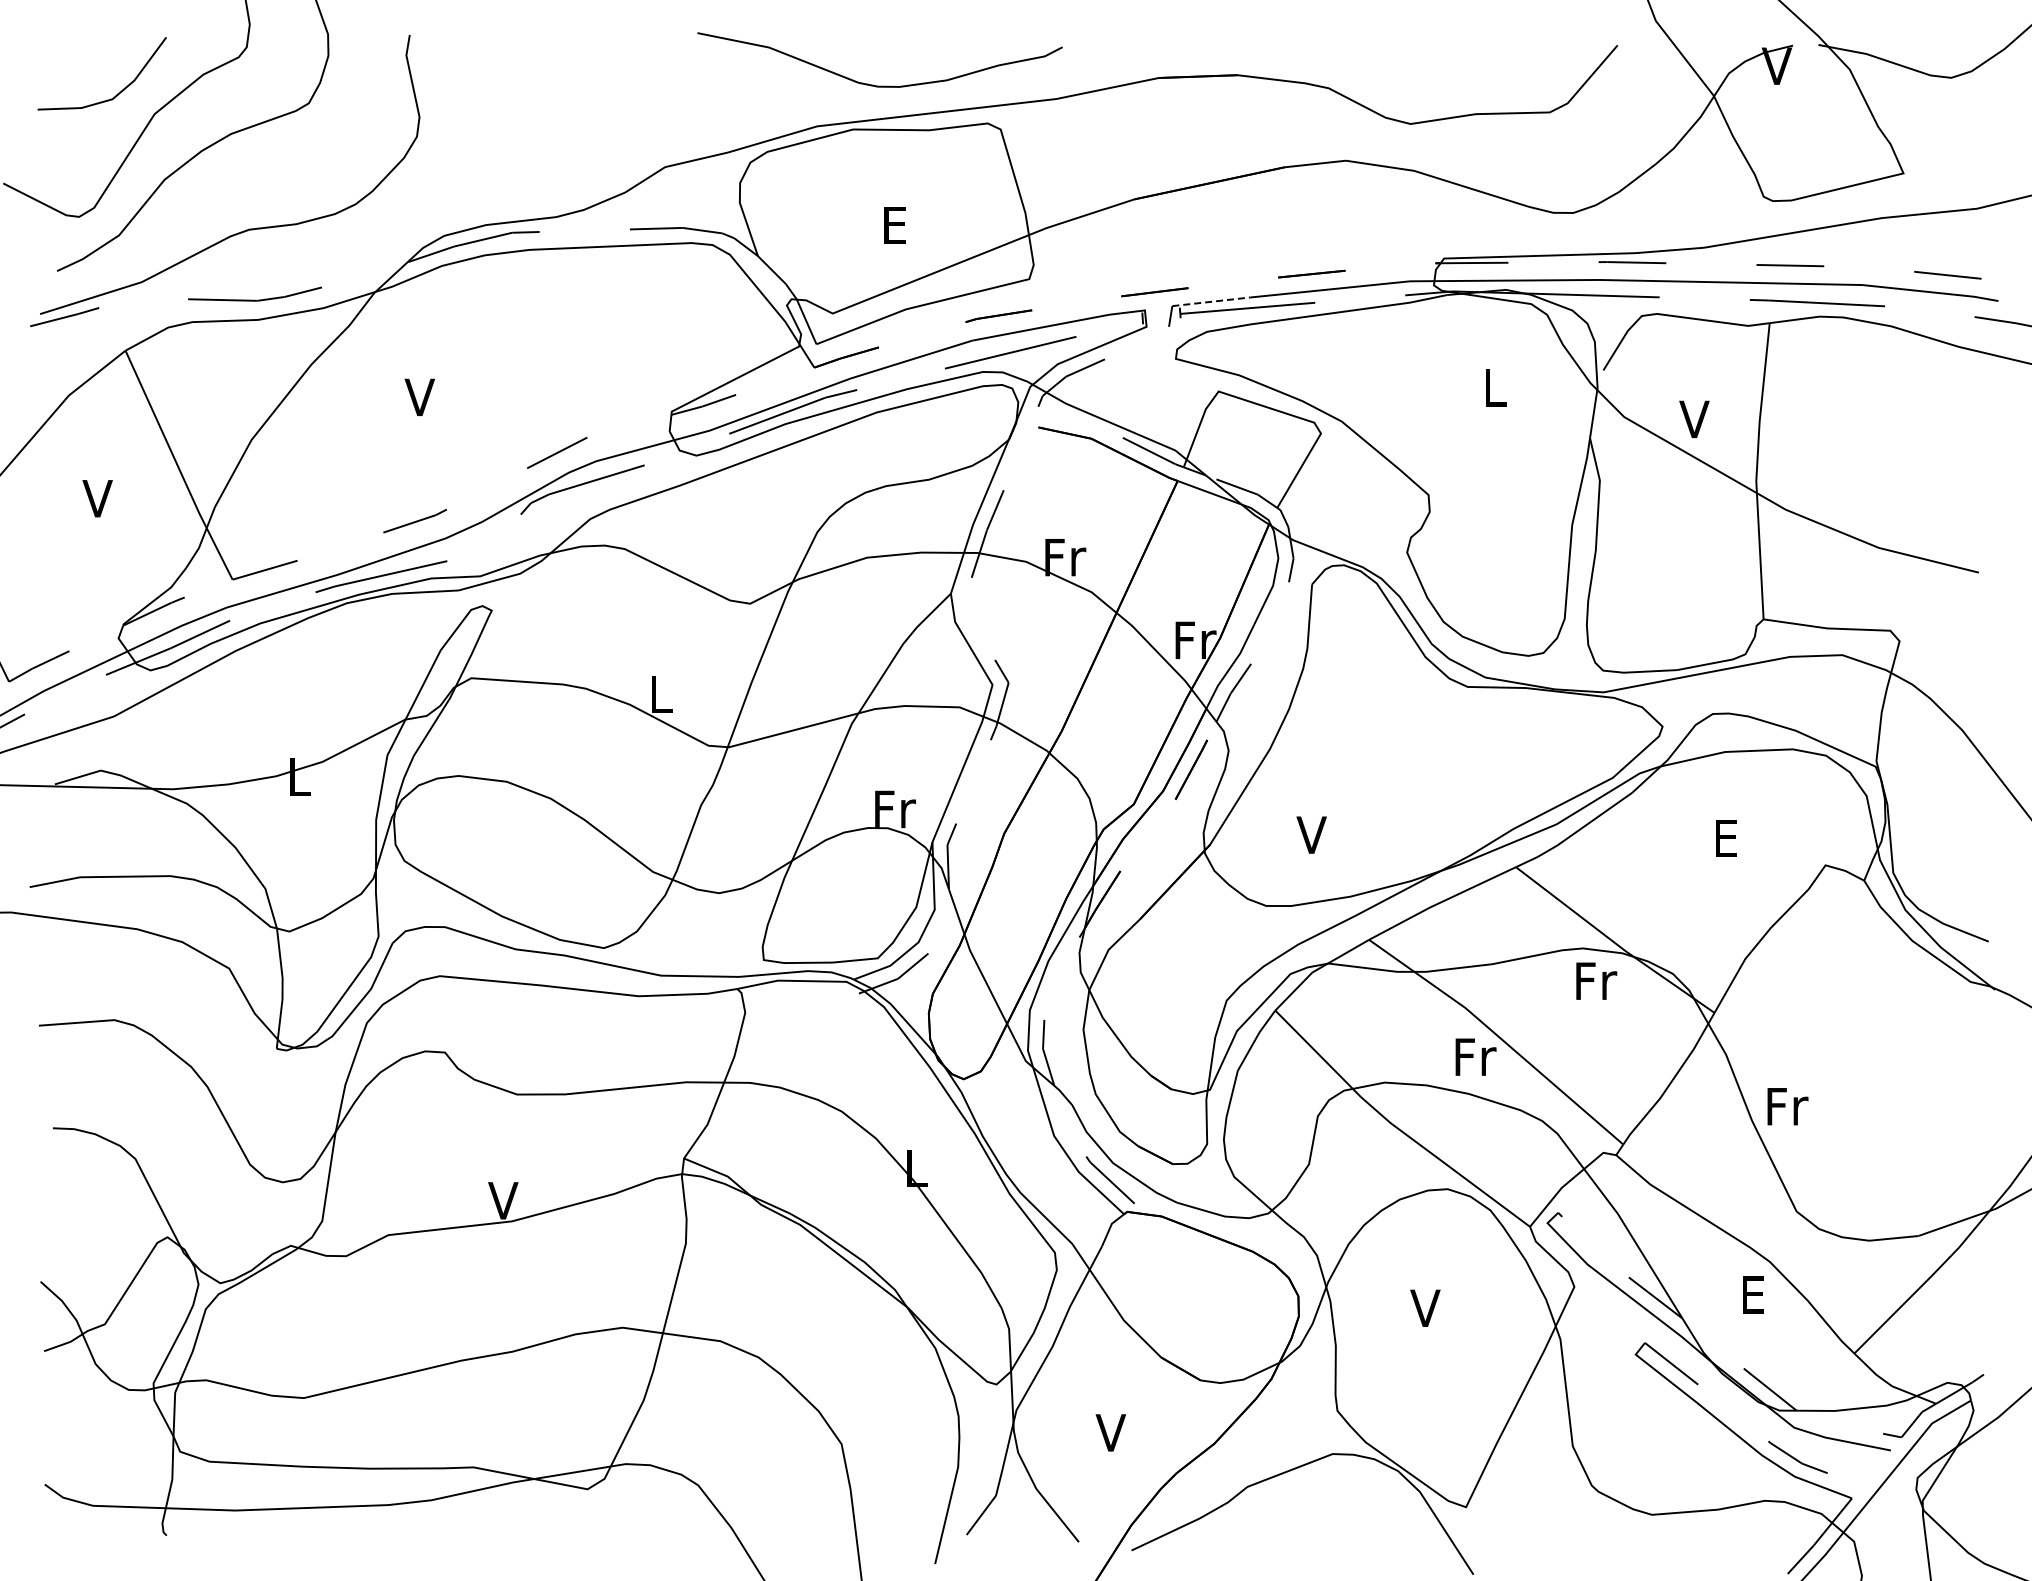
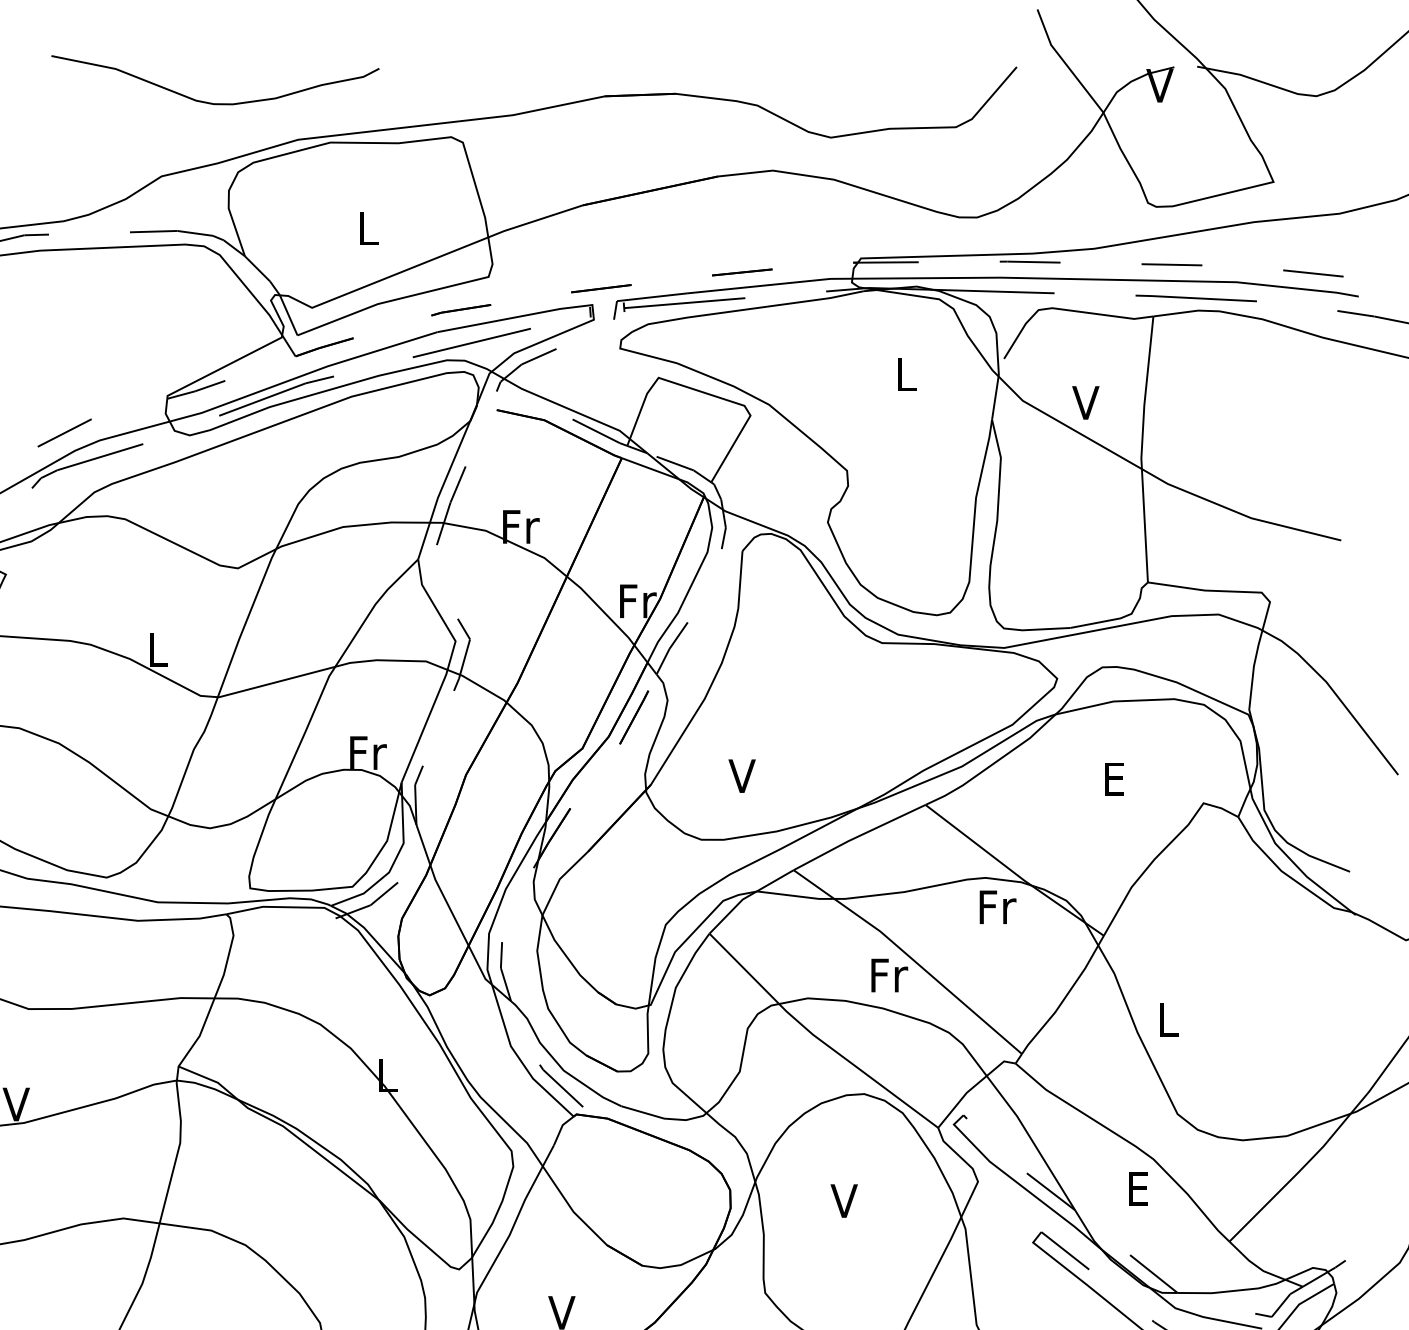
curve: (873, 84) -> (209, 102), moved
text: (895, 225) -> (368, 228), E -> L
line: (1211, 301) -> (652, 297), dashed -> solid
text: (1787, 1106) -> (1169, 1019), Fr -> L

